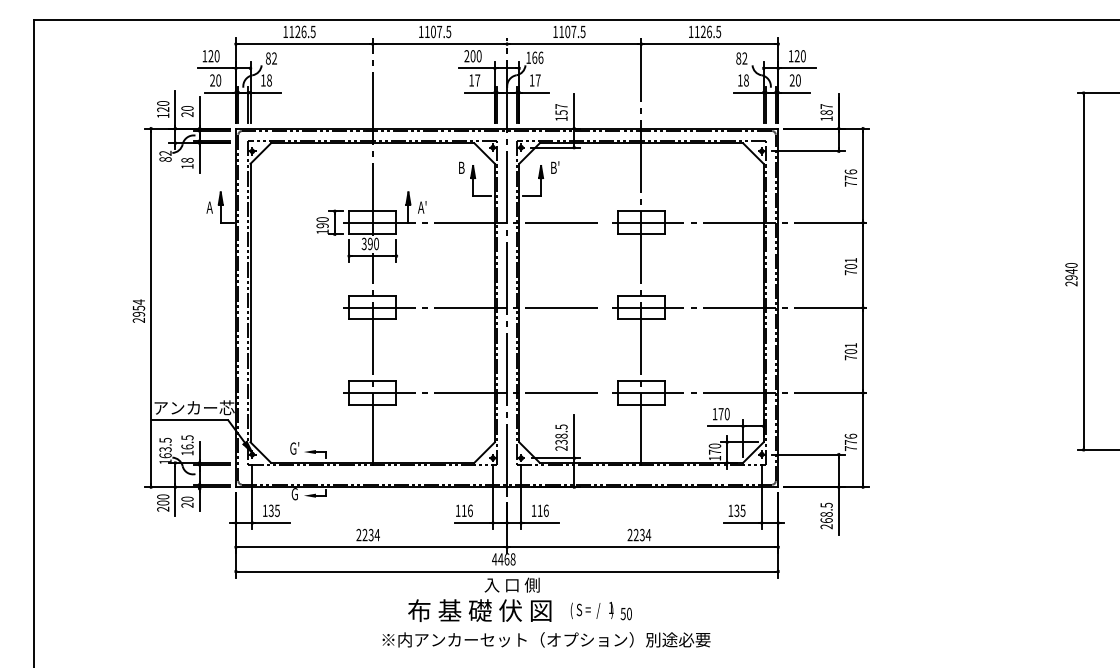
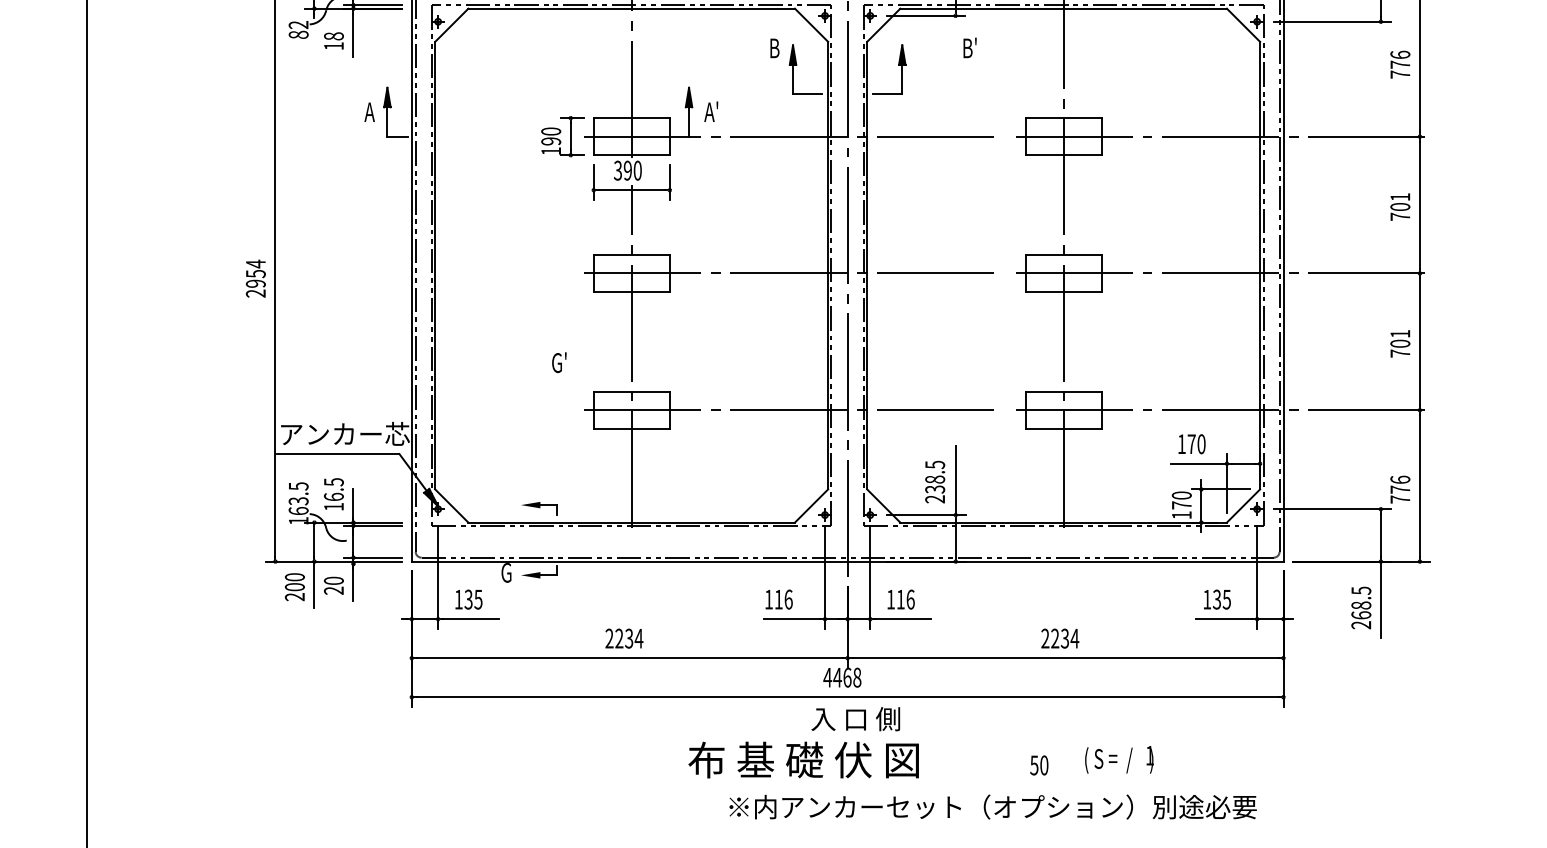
text: (555, 167) -> (970, 47), moved
text: (294, 448) -> (558, 362), moved
text: (591, 609) -> (1118, 758), moved
text: (546, 639) -> (992, 806), moved

